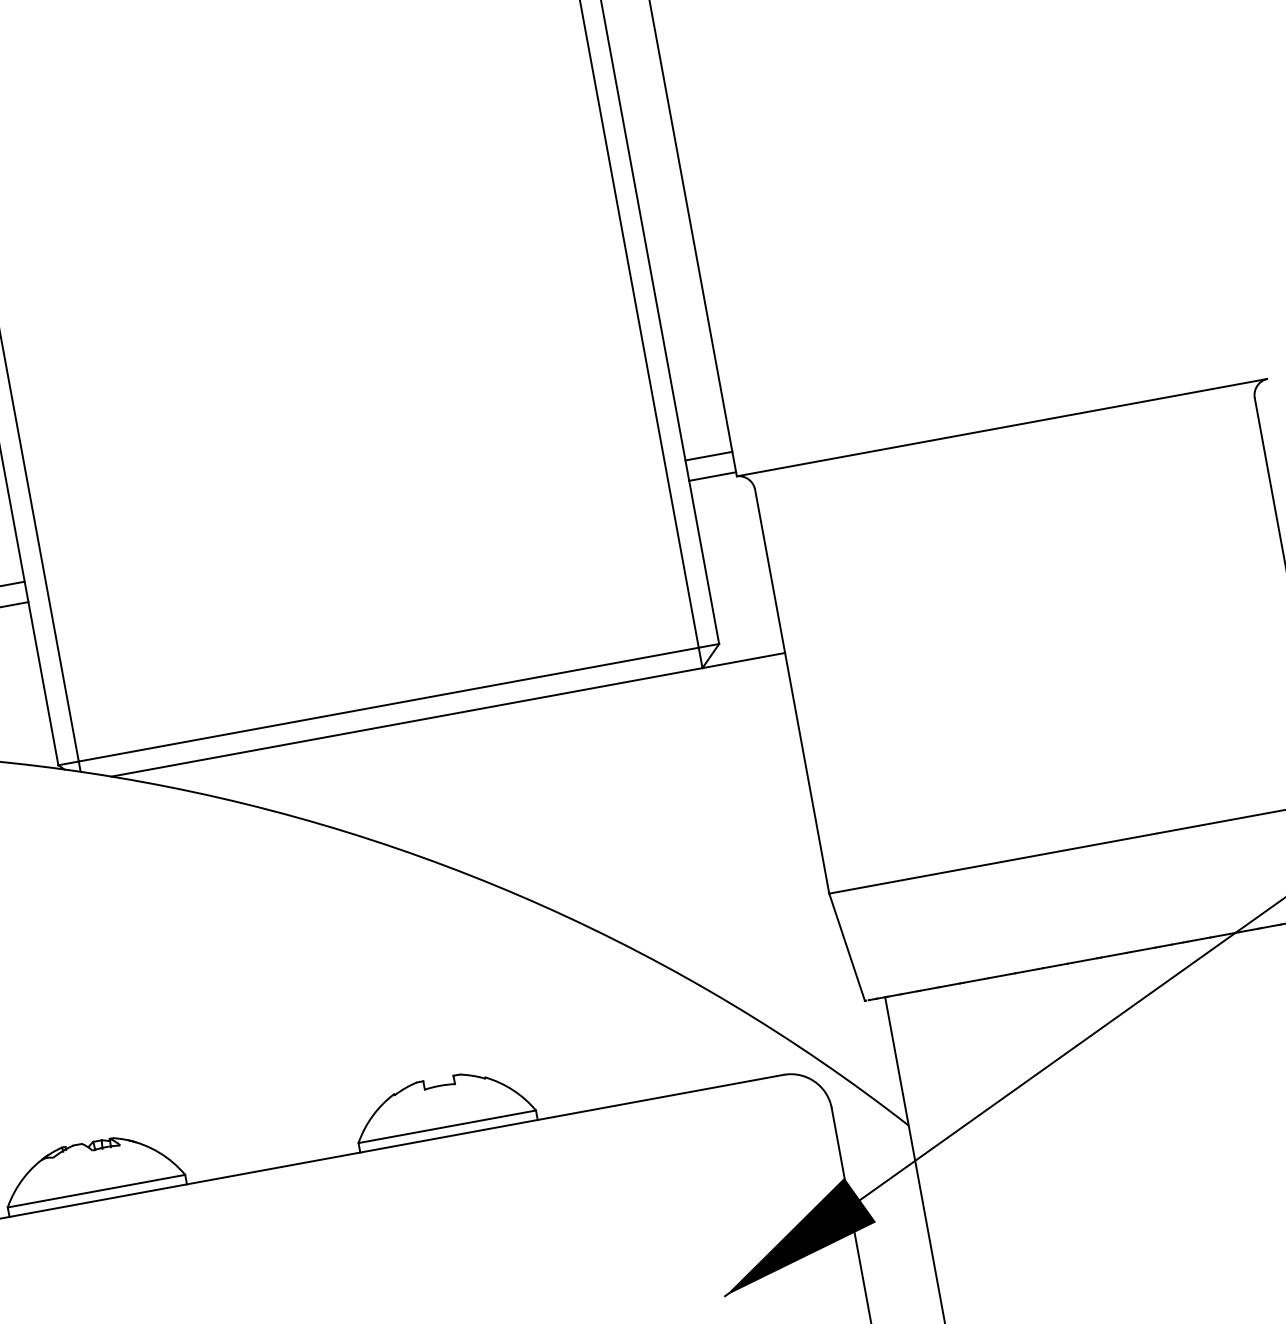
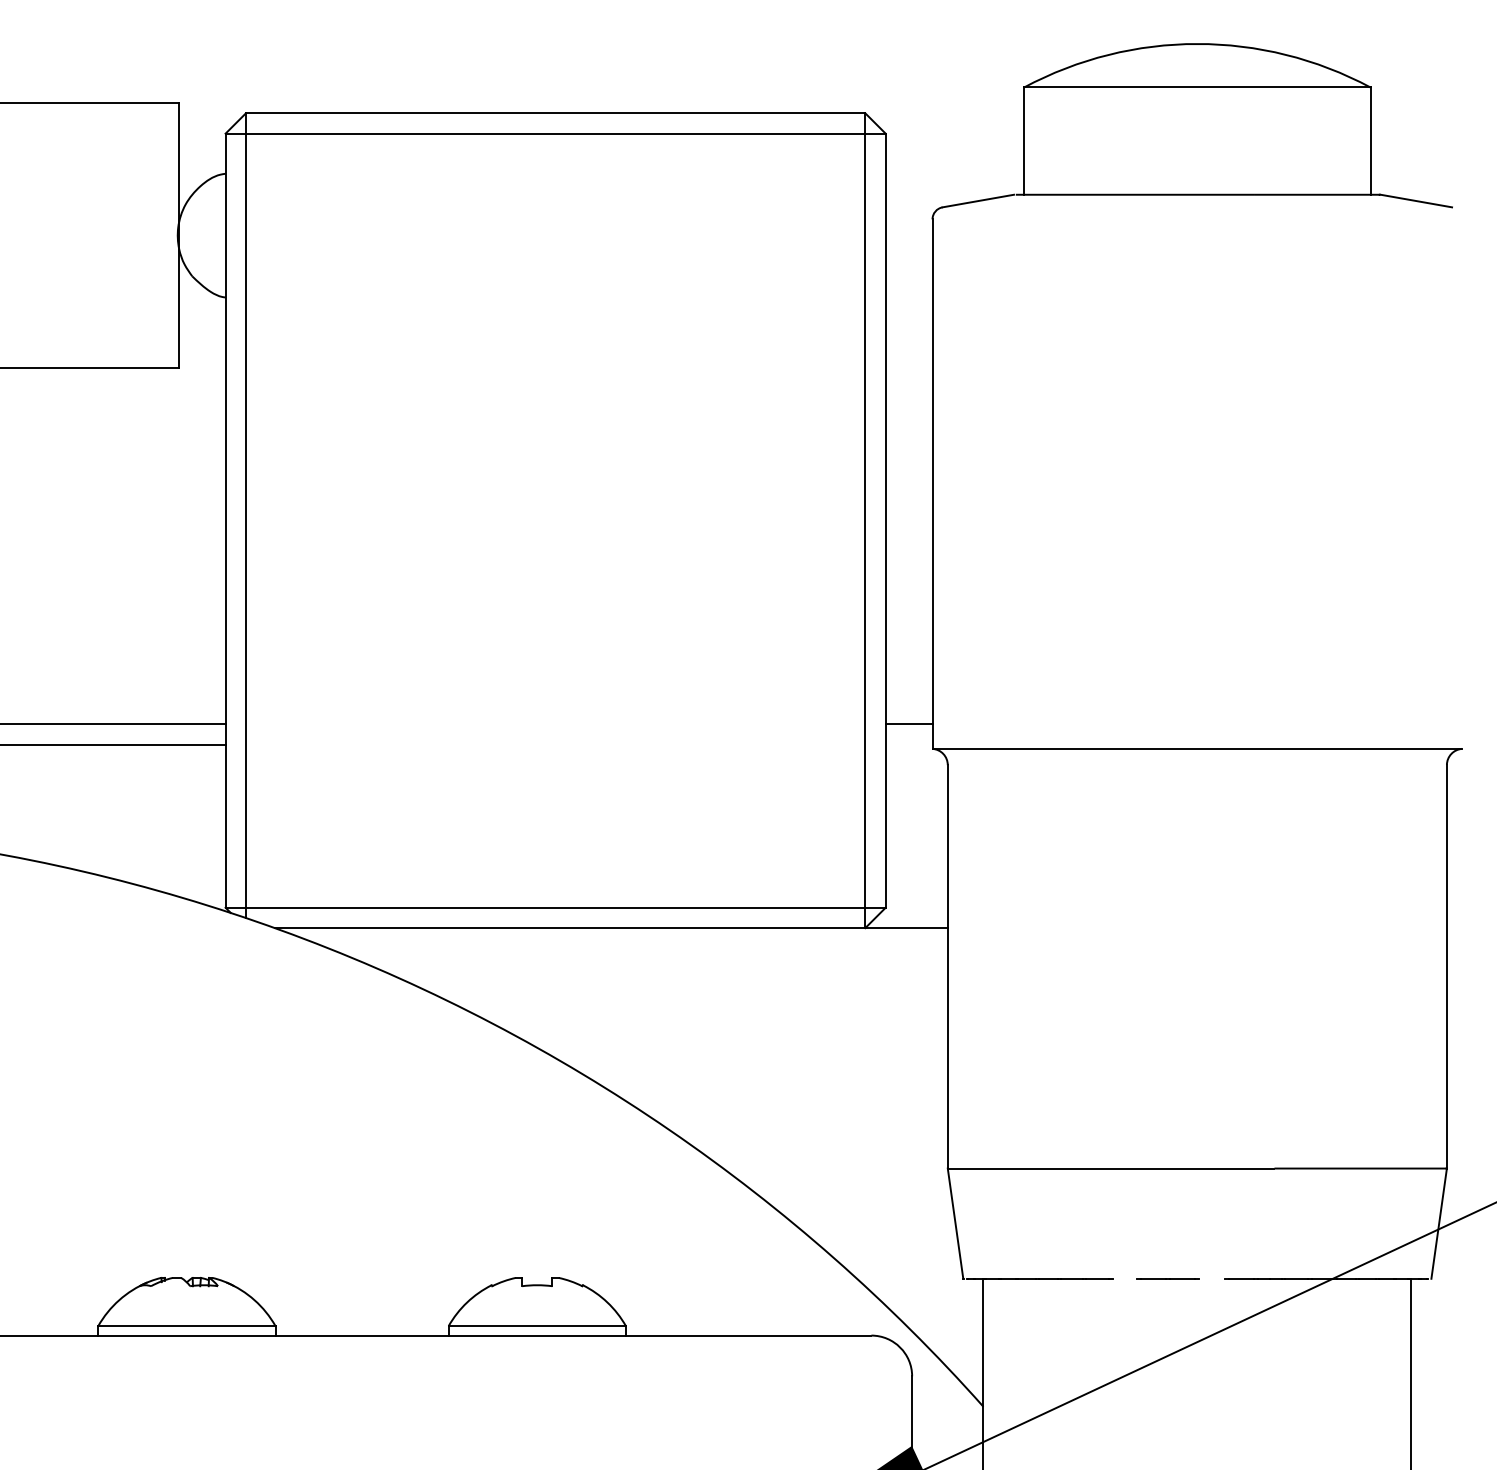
line: (712, 476) -> (908, 744), removed
line: (1113, 955) -> (1211, 1278), removed
line: (1027, 971) -> (1125, 1278), removed

